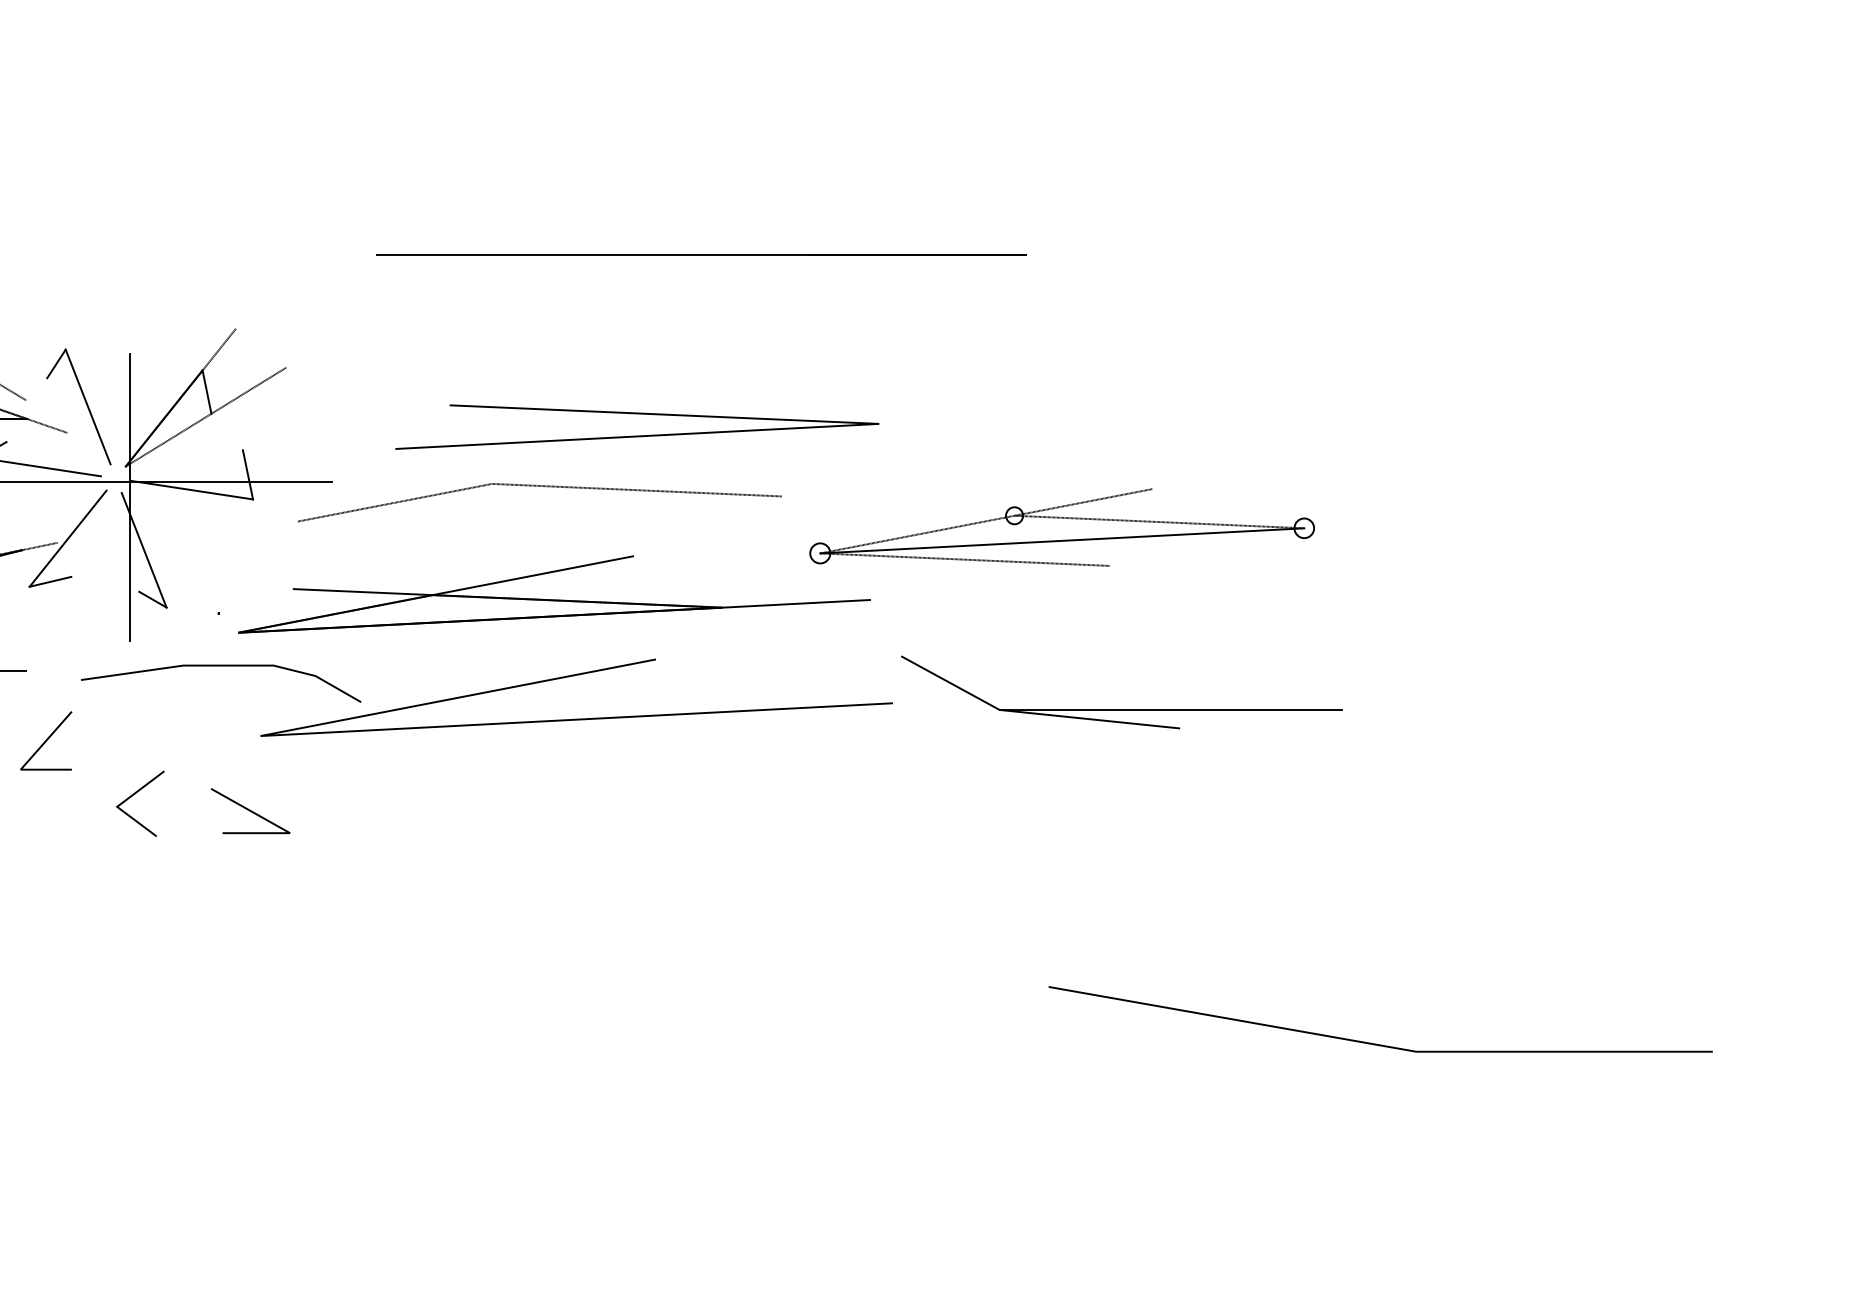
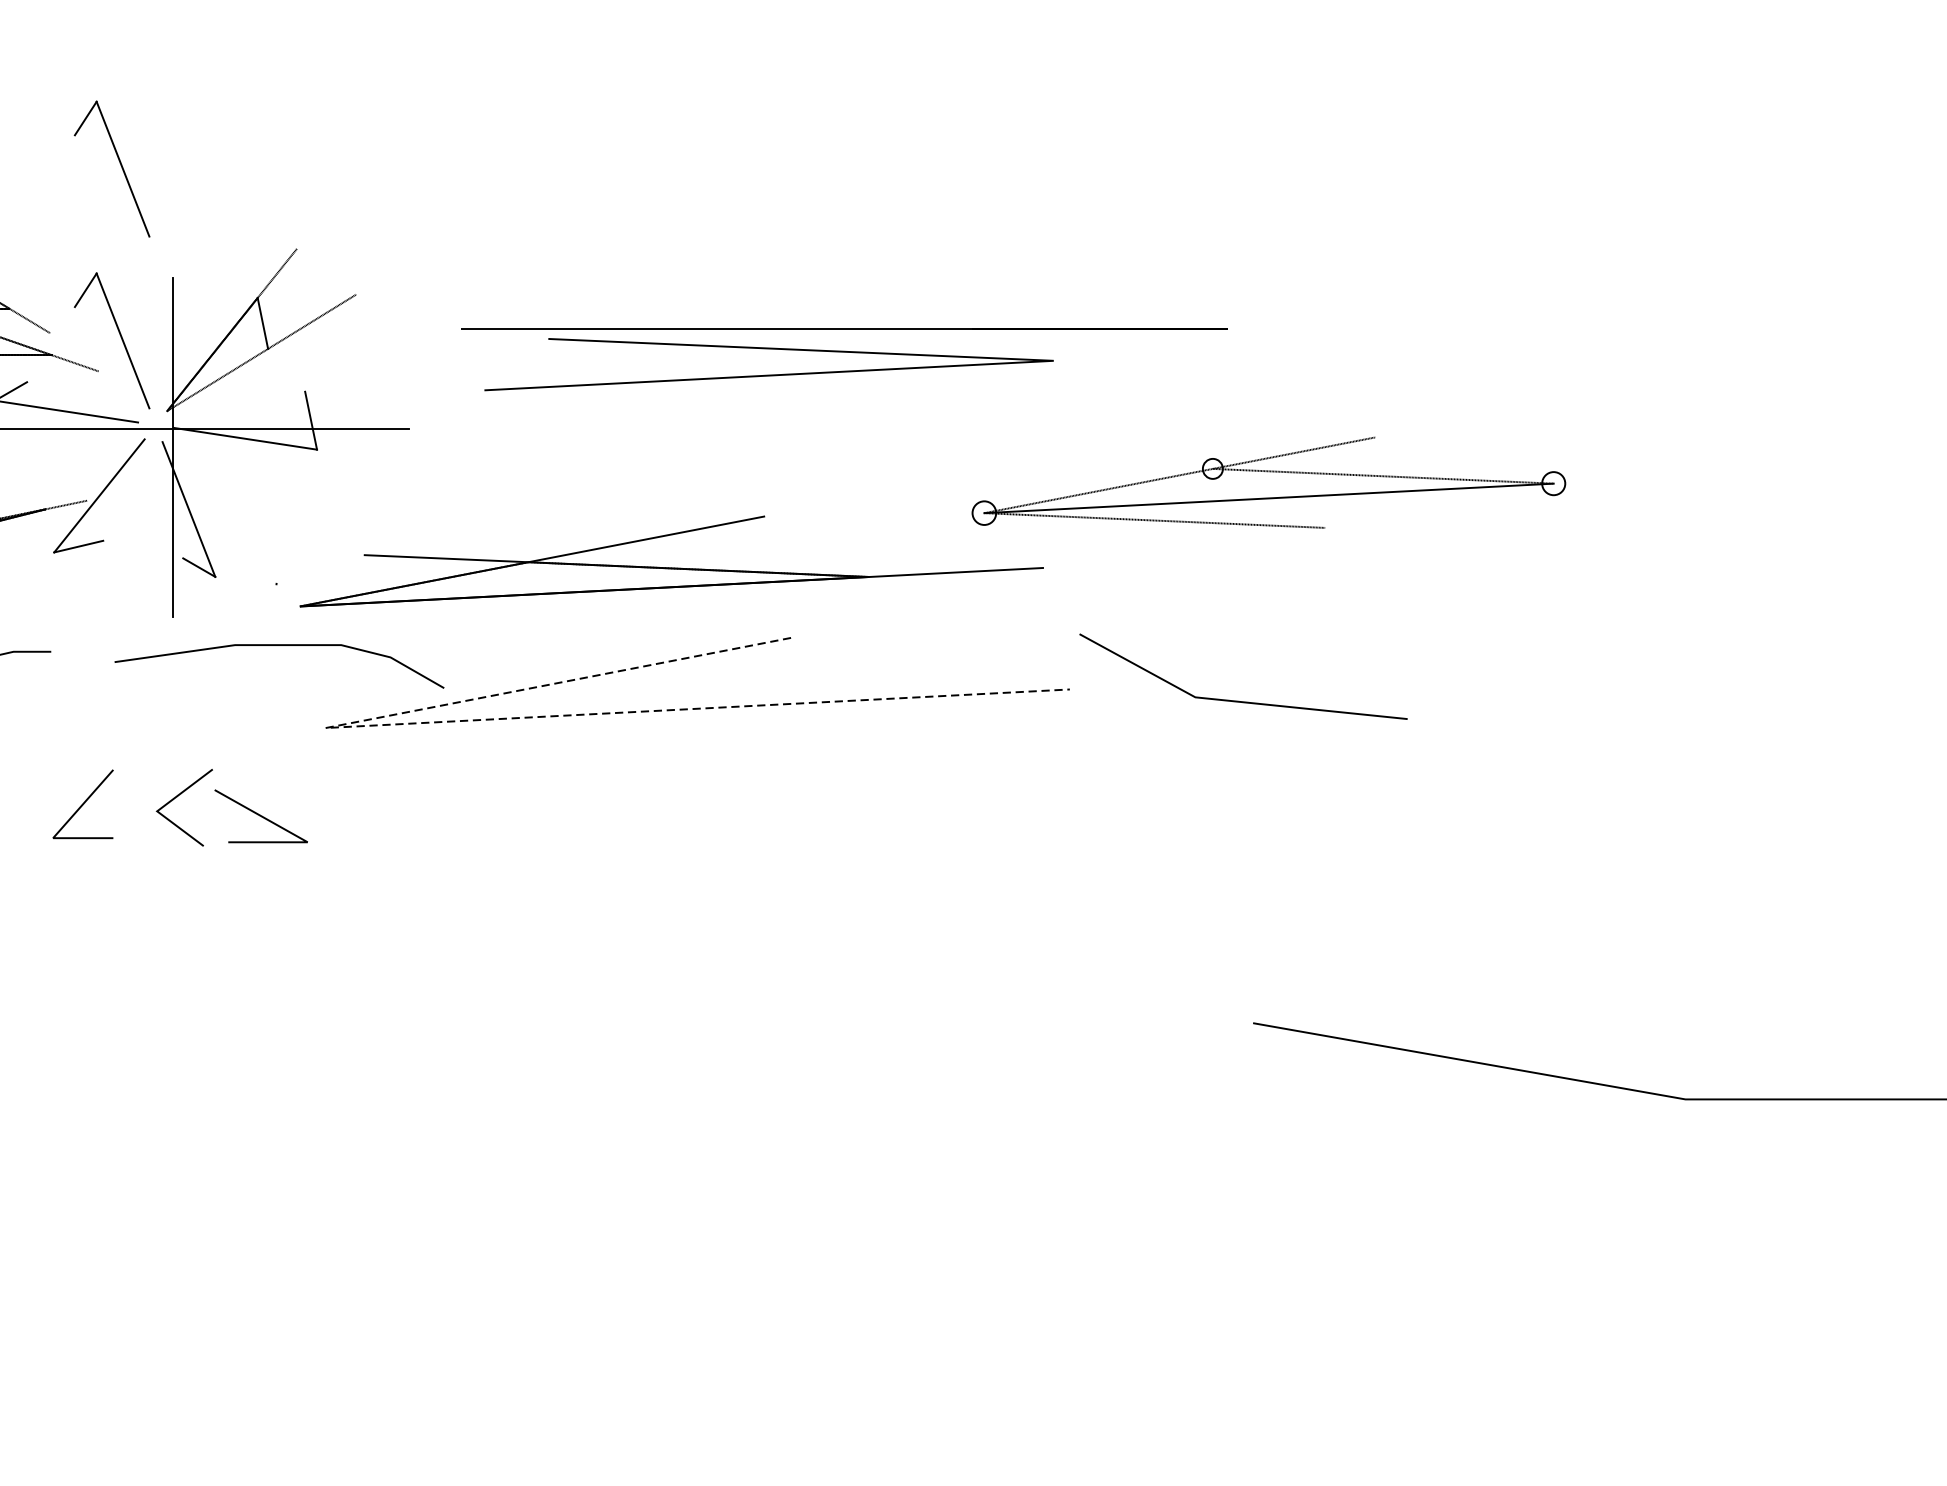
line: (701, 254) -> (844, 328), moved
part: (85, 257) -> (119, 165), added
line: (539, 486) -> (654, 434), removed
line: (1170, 709) -> (1396, 696), removed
line: (375, 730) -> (461, 721), solid -> dashed
line: (46, 740) -> (83, 803), moved
line: (250, 811) -> (261, 816), moved

